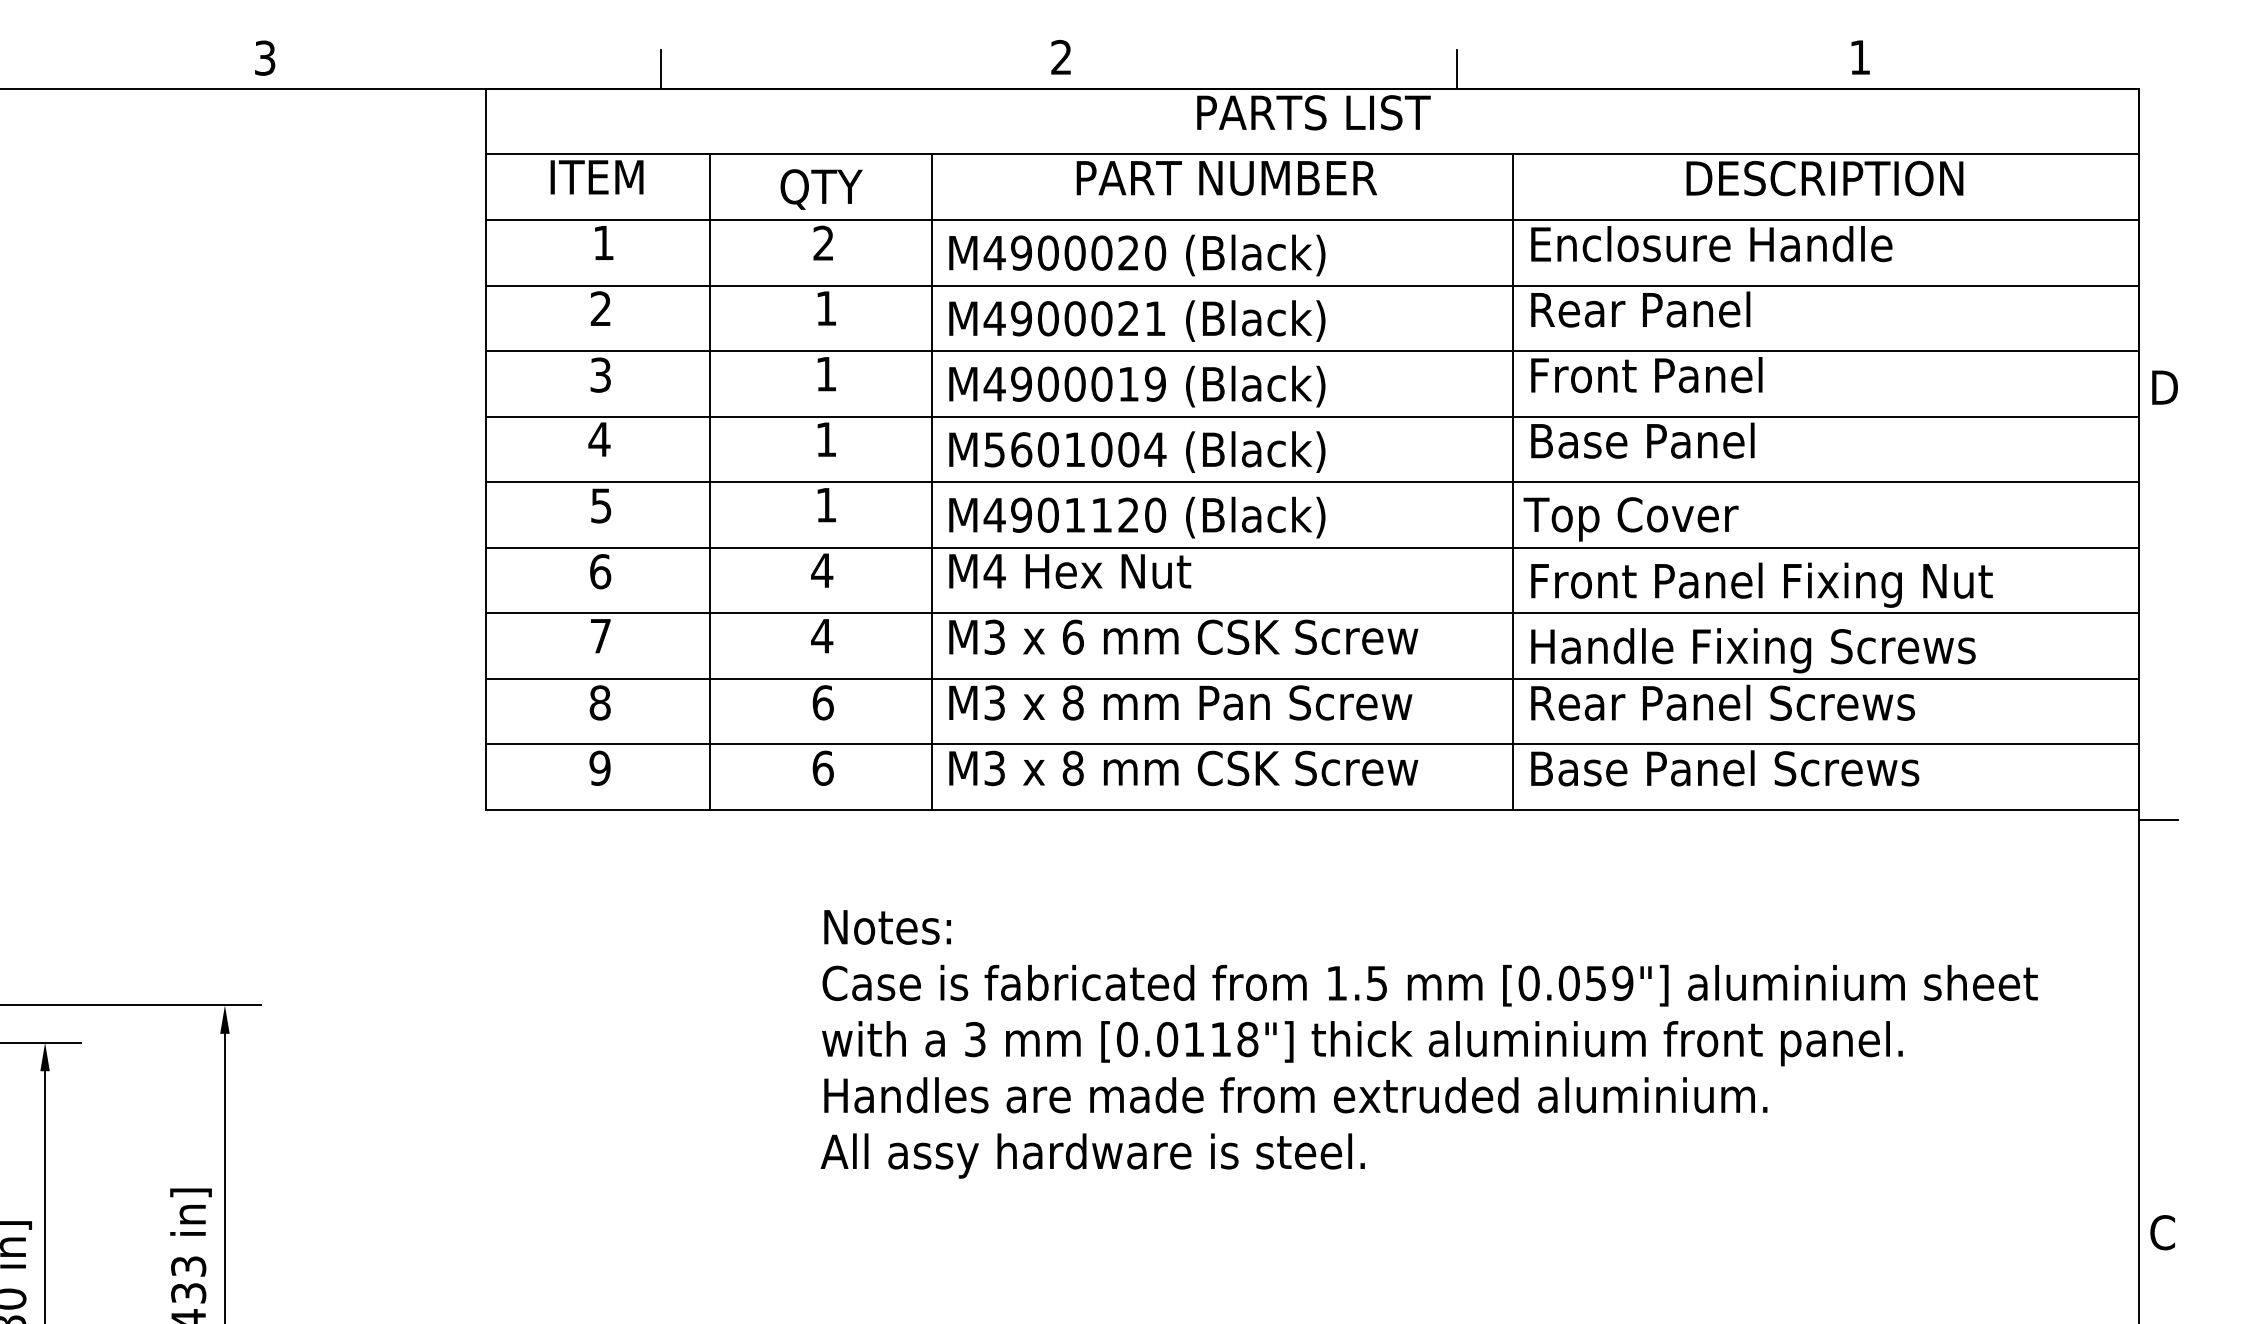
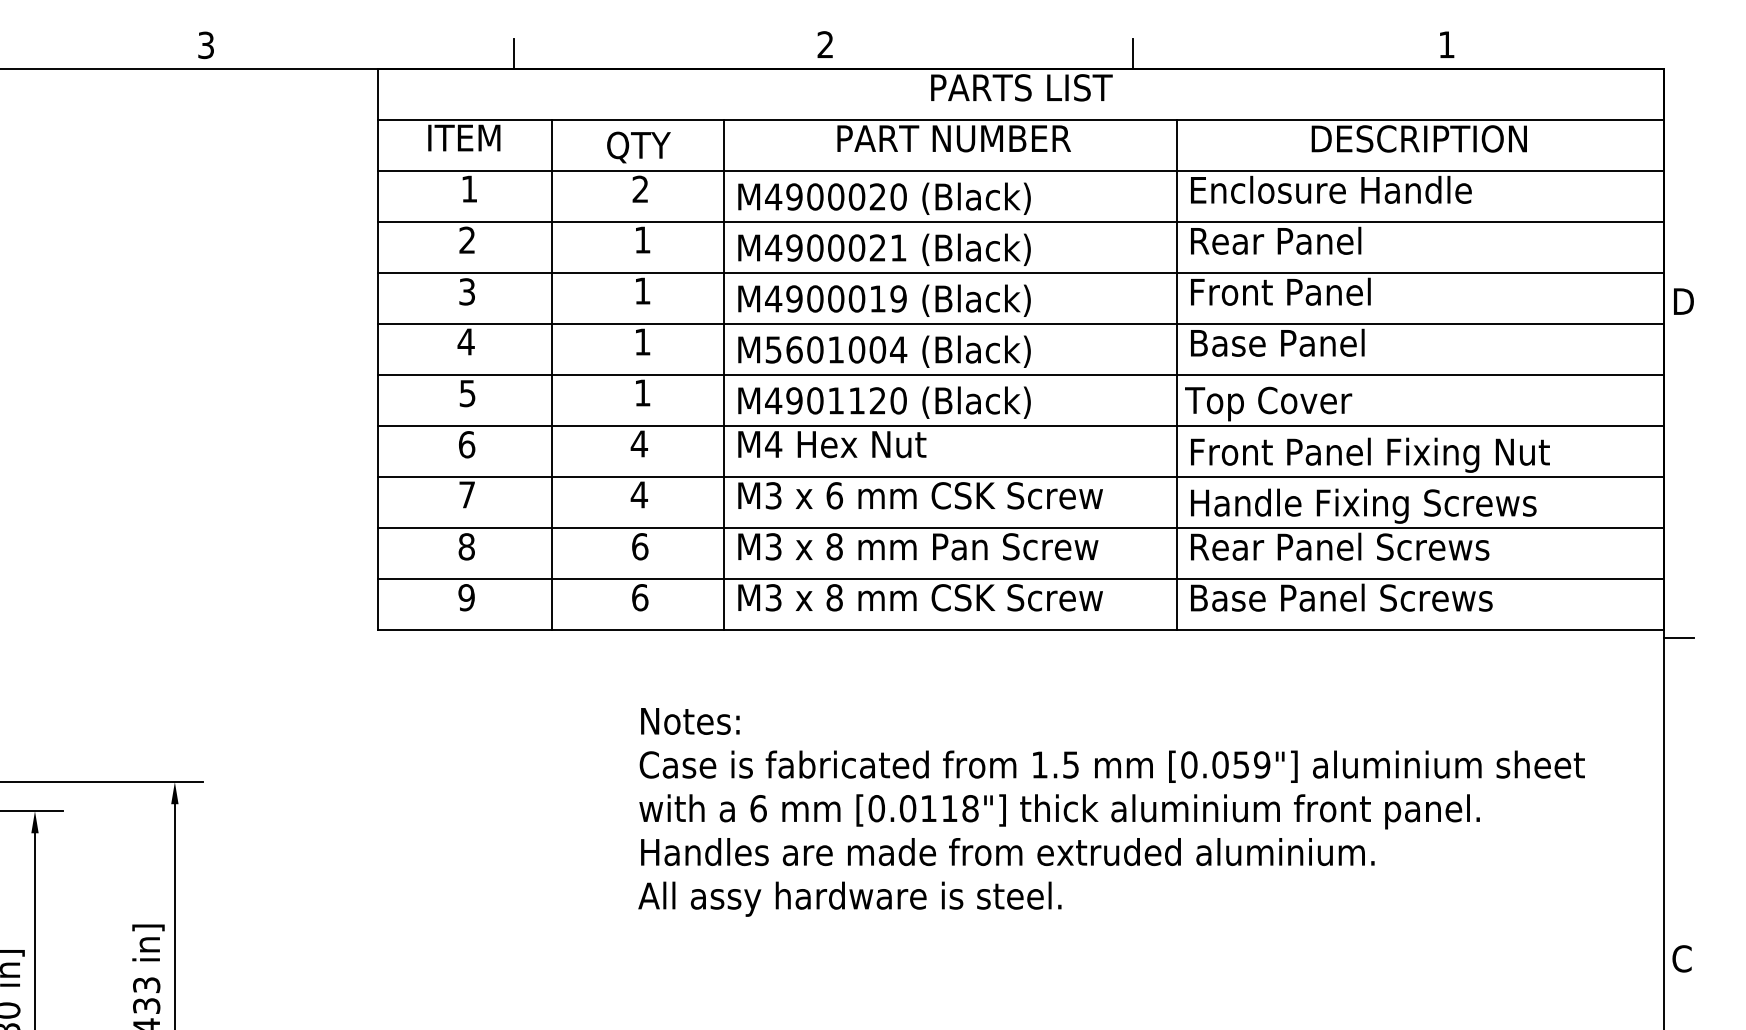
text: (975, 1039) -> (758, 808), 3 -> 6

